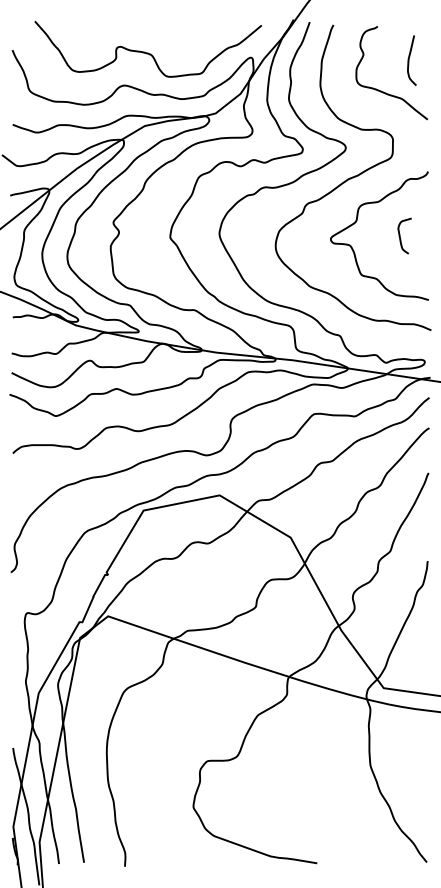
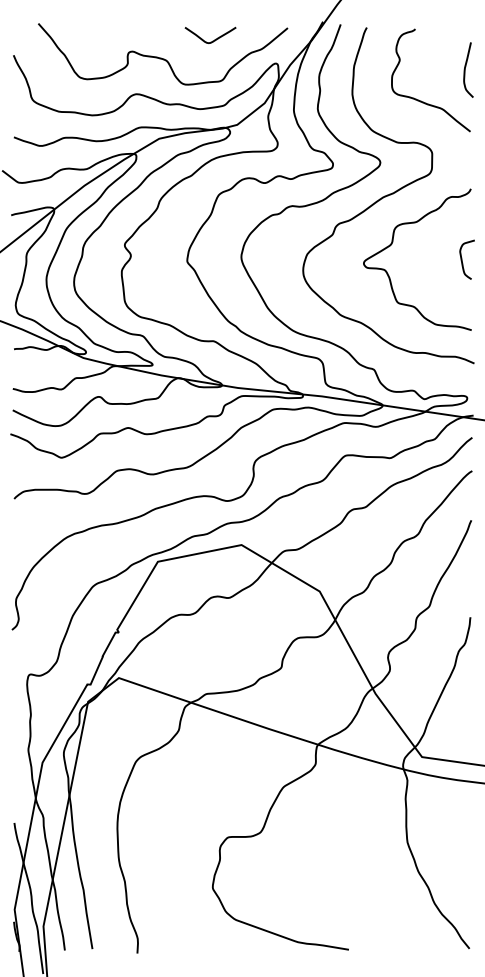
curve: (193, 36) -> (212, 40), added
curve: (409, 60) -> (465, 69), moved
curve: (400, 235) -> (462, 259), moved

